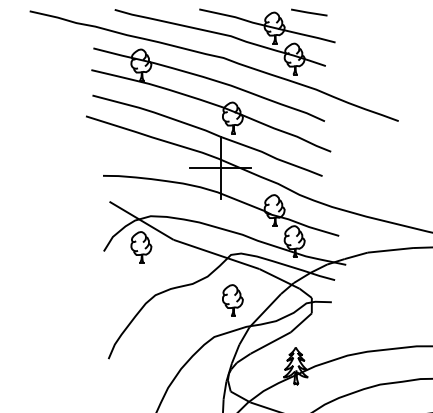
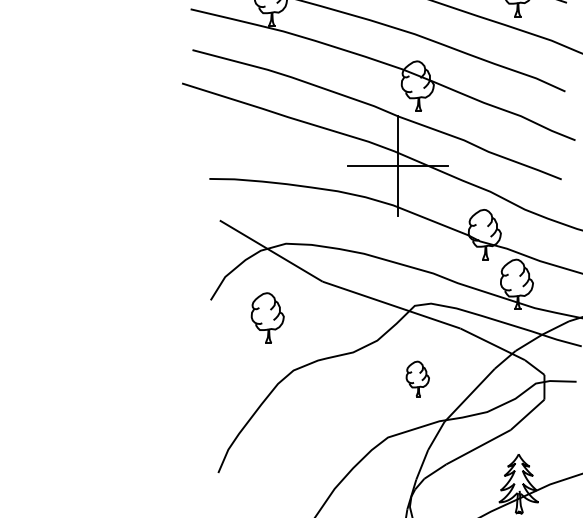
part: (141, 247) -> (267, 318), moved
part: (232, 300) -> (417, 378), size x0.7

